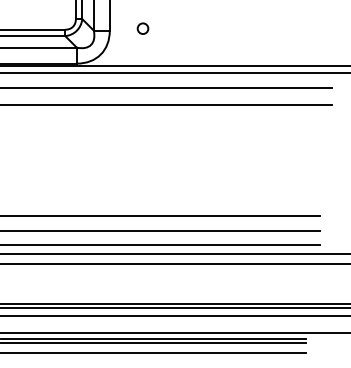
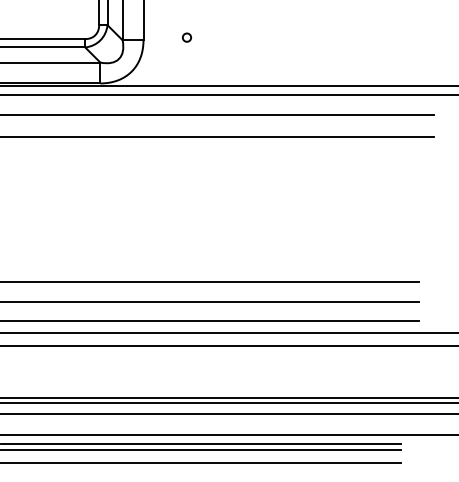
circle: (142, 28) -> (186, 37), size x0.6

